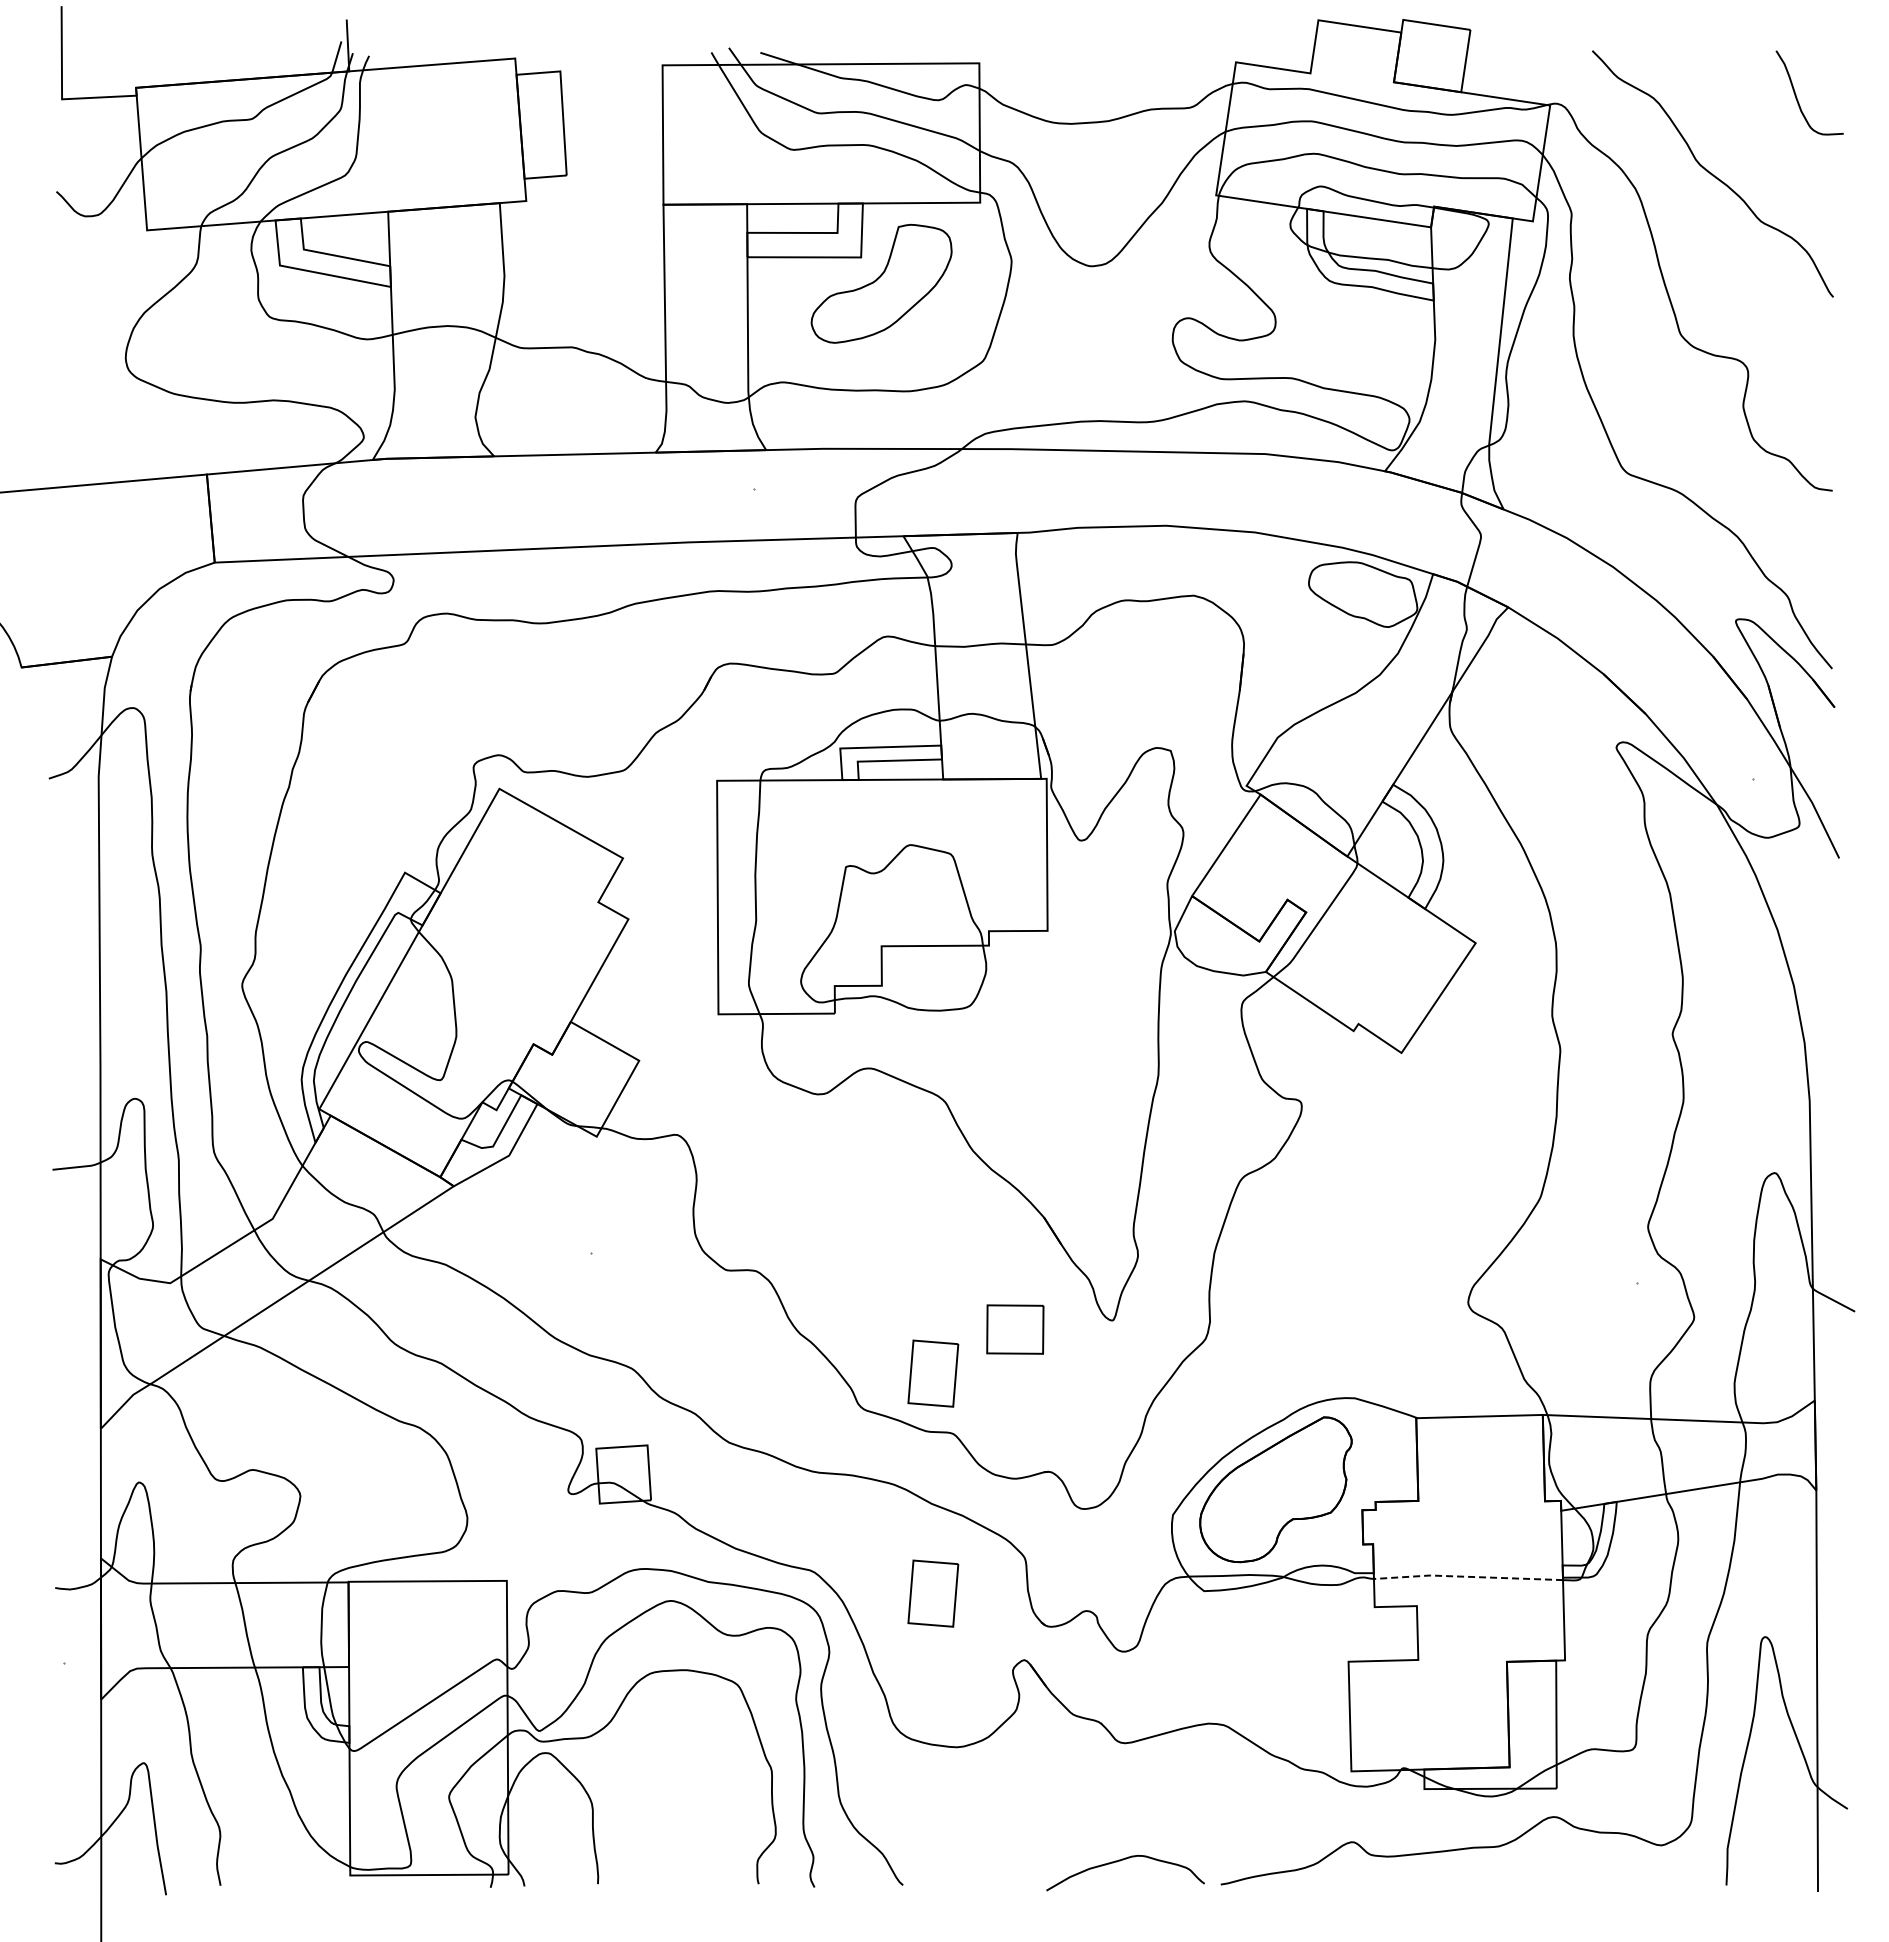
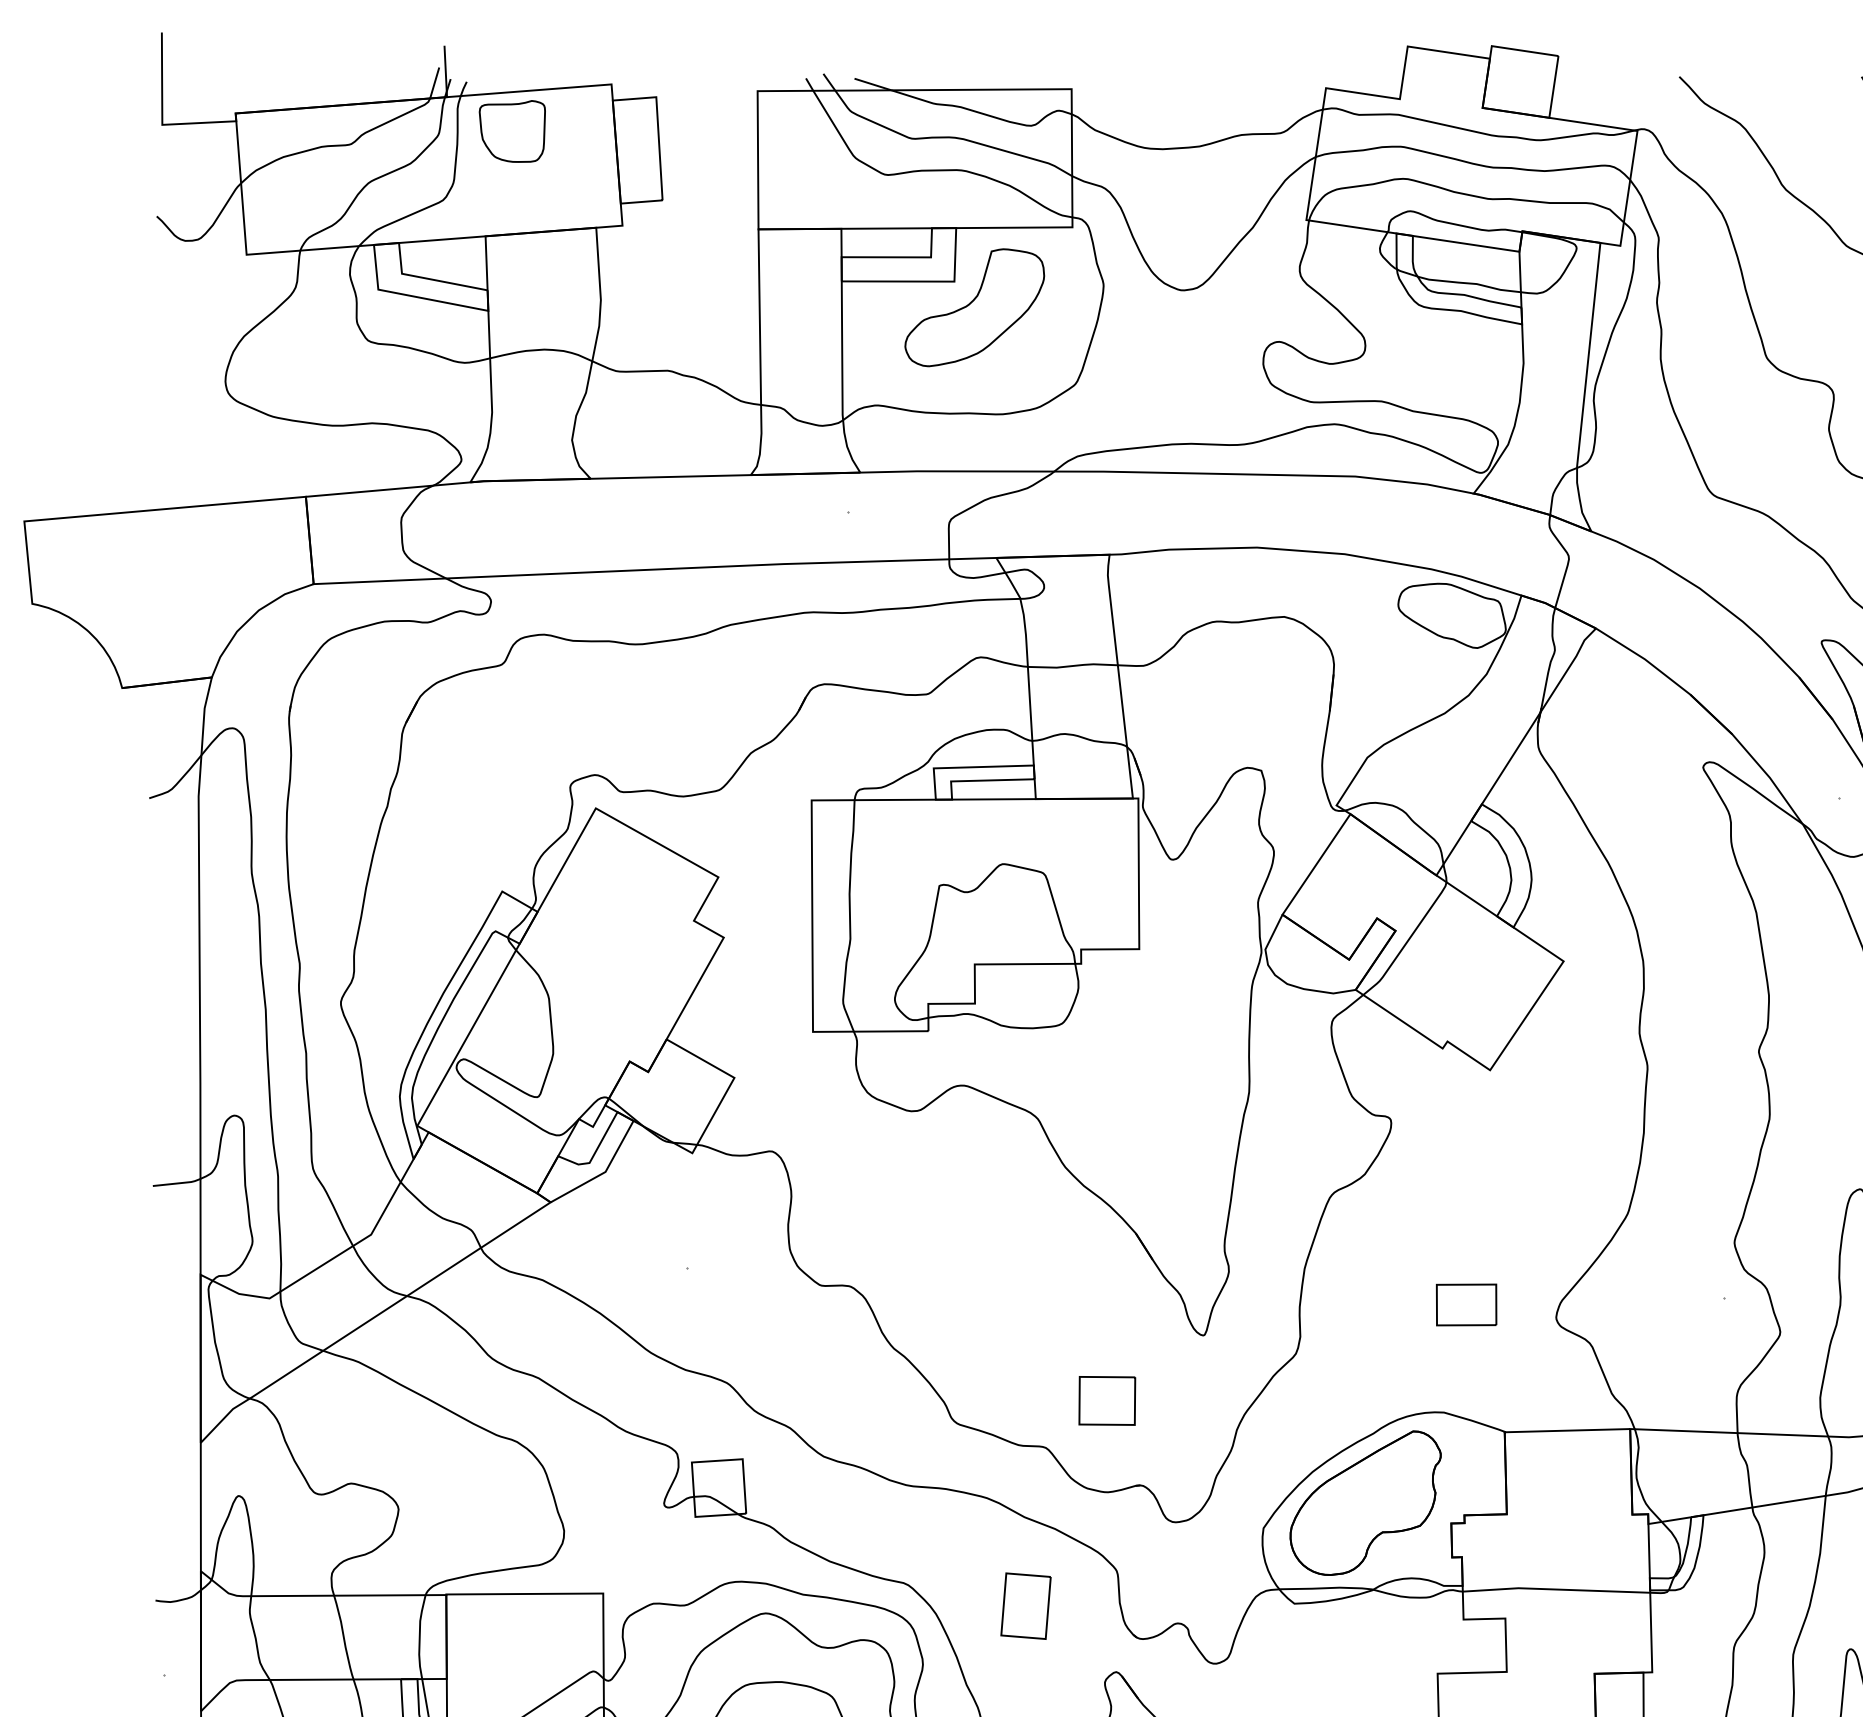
part: (415, 105) -> (512, 130), added
part: (1377, 1289) -> (1466, 1304), added
part: (1015, 1329) -> (1107, 1400), moved
part: (933, 1373) -> (1026, 1387), removed
line: (1467, 1576) -> (1555, 1589), dashed -> solid

